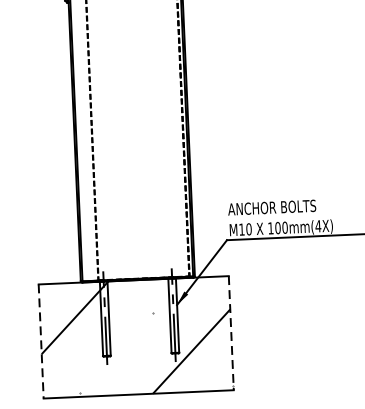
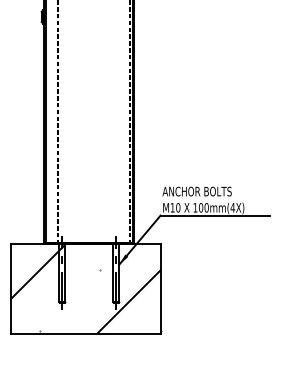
line: (230, 332) -> (160, 288), dashed -> solid
line: (41, 341) -> (11, 288), dashed -> solid

